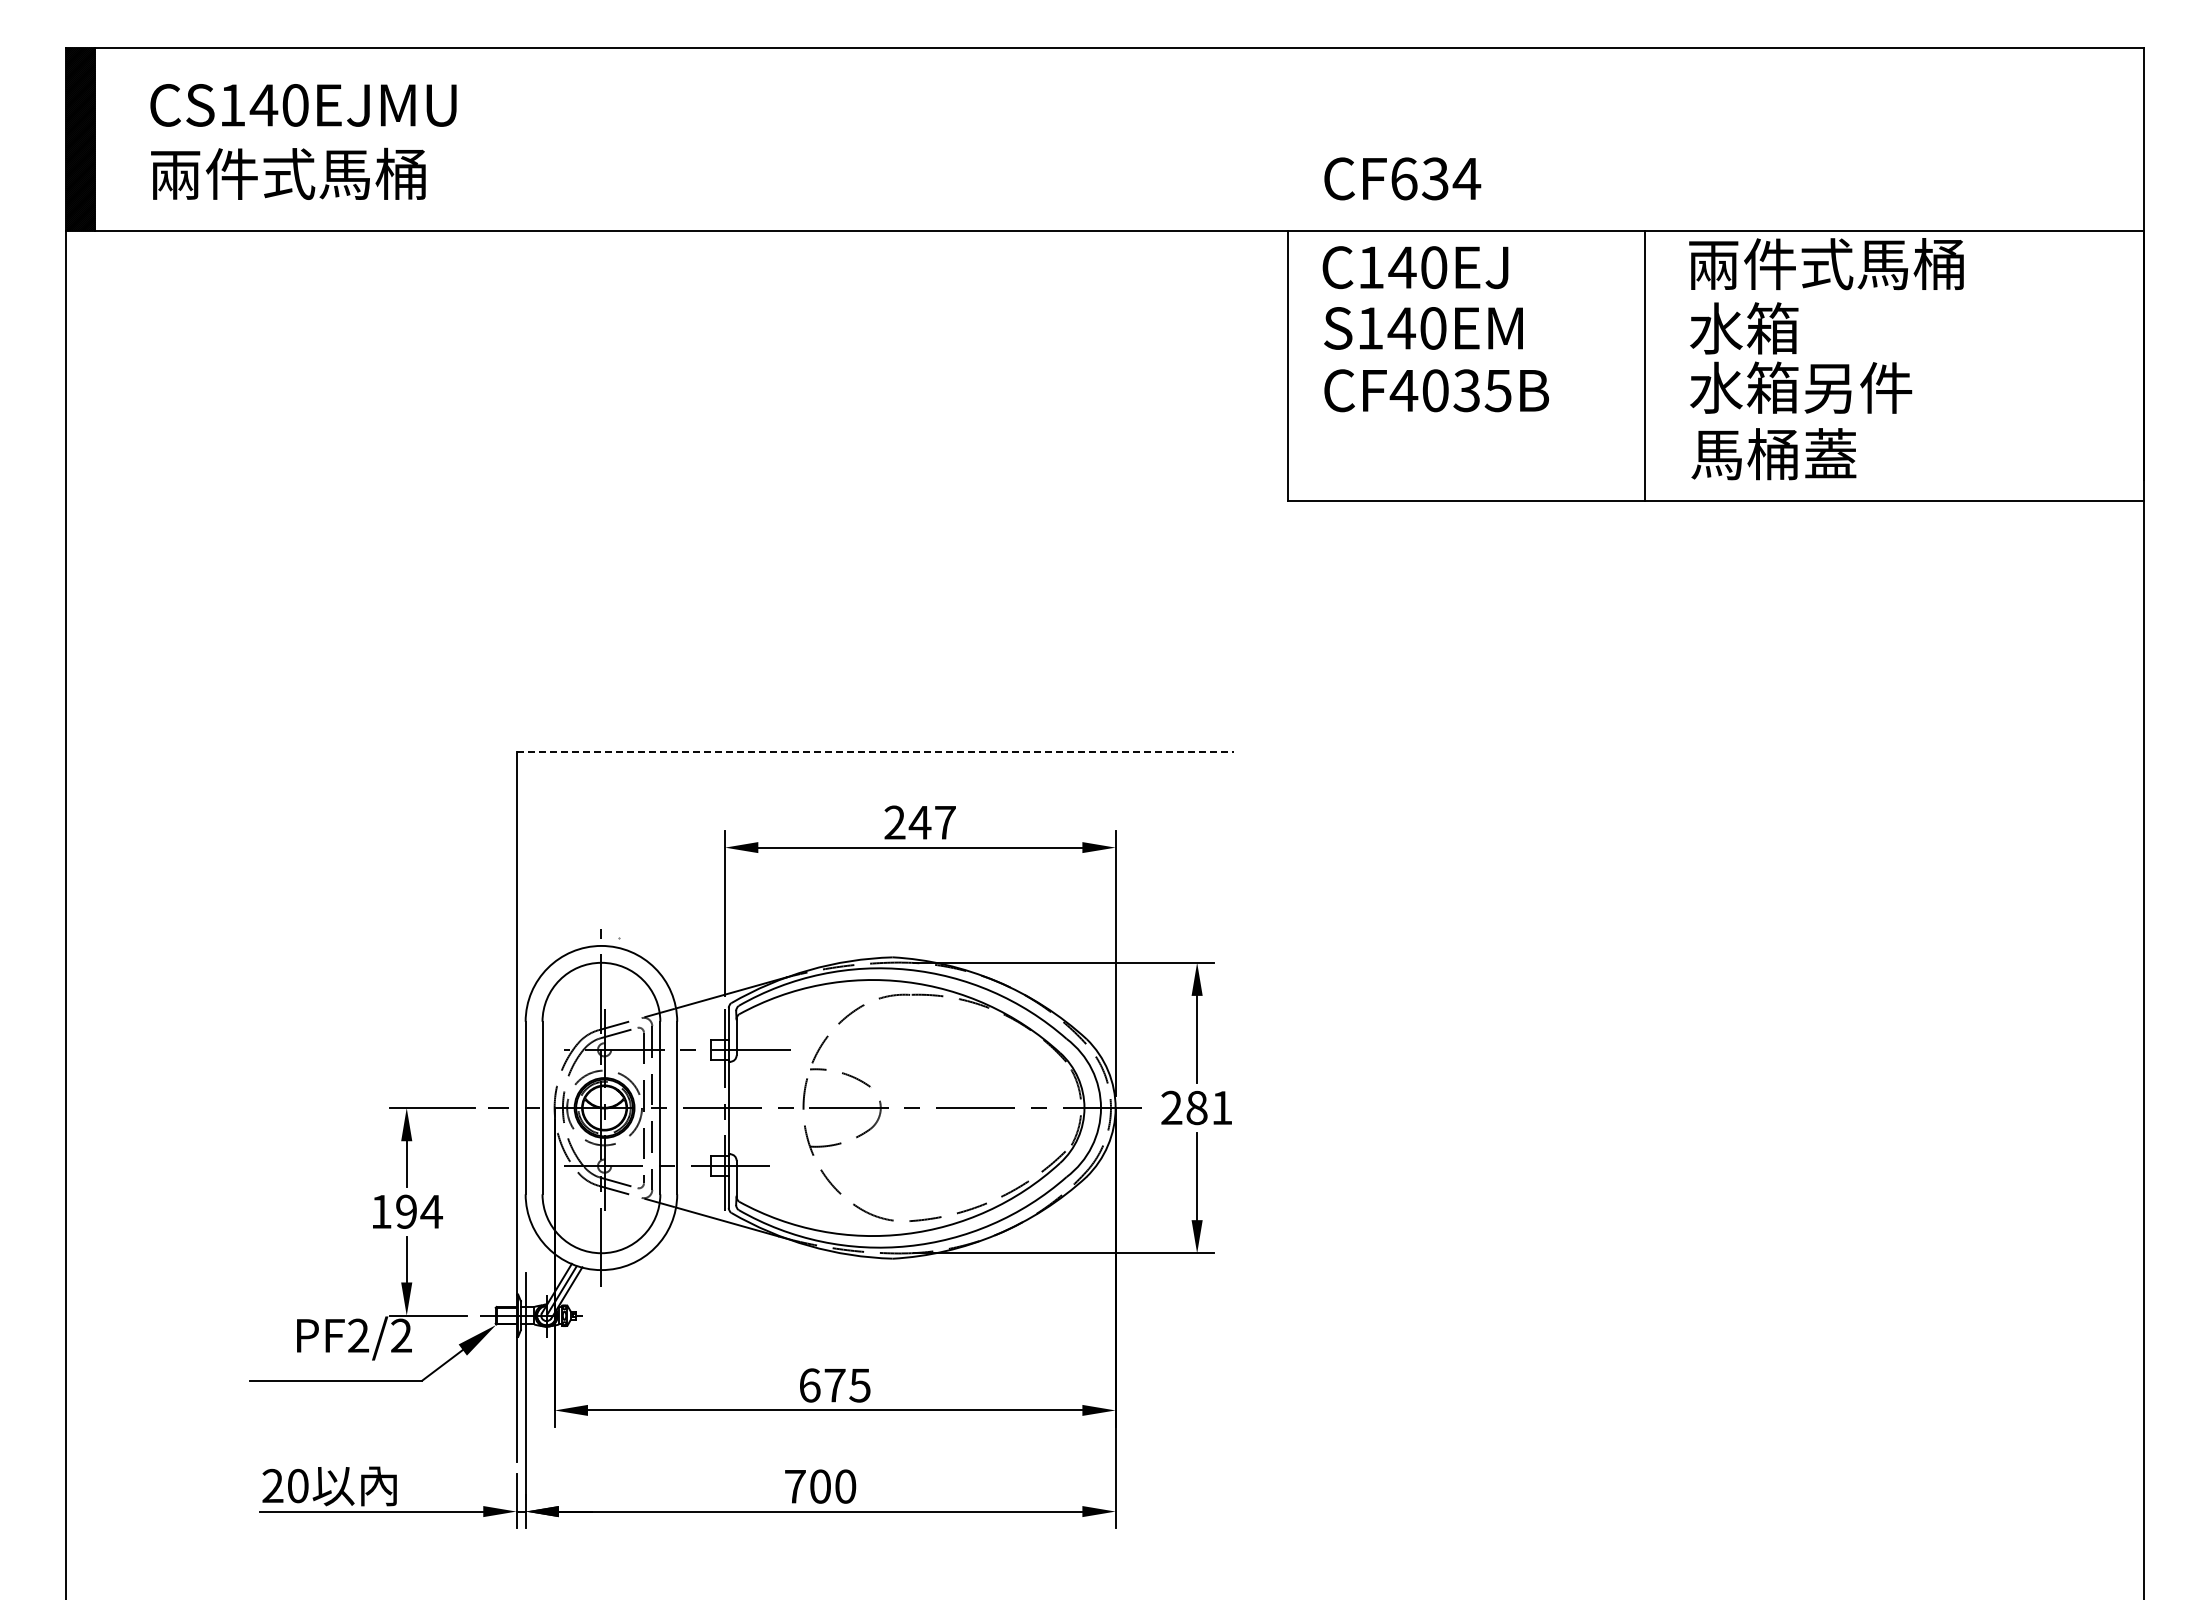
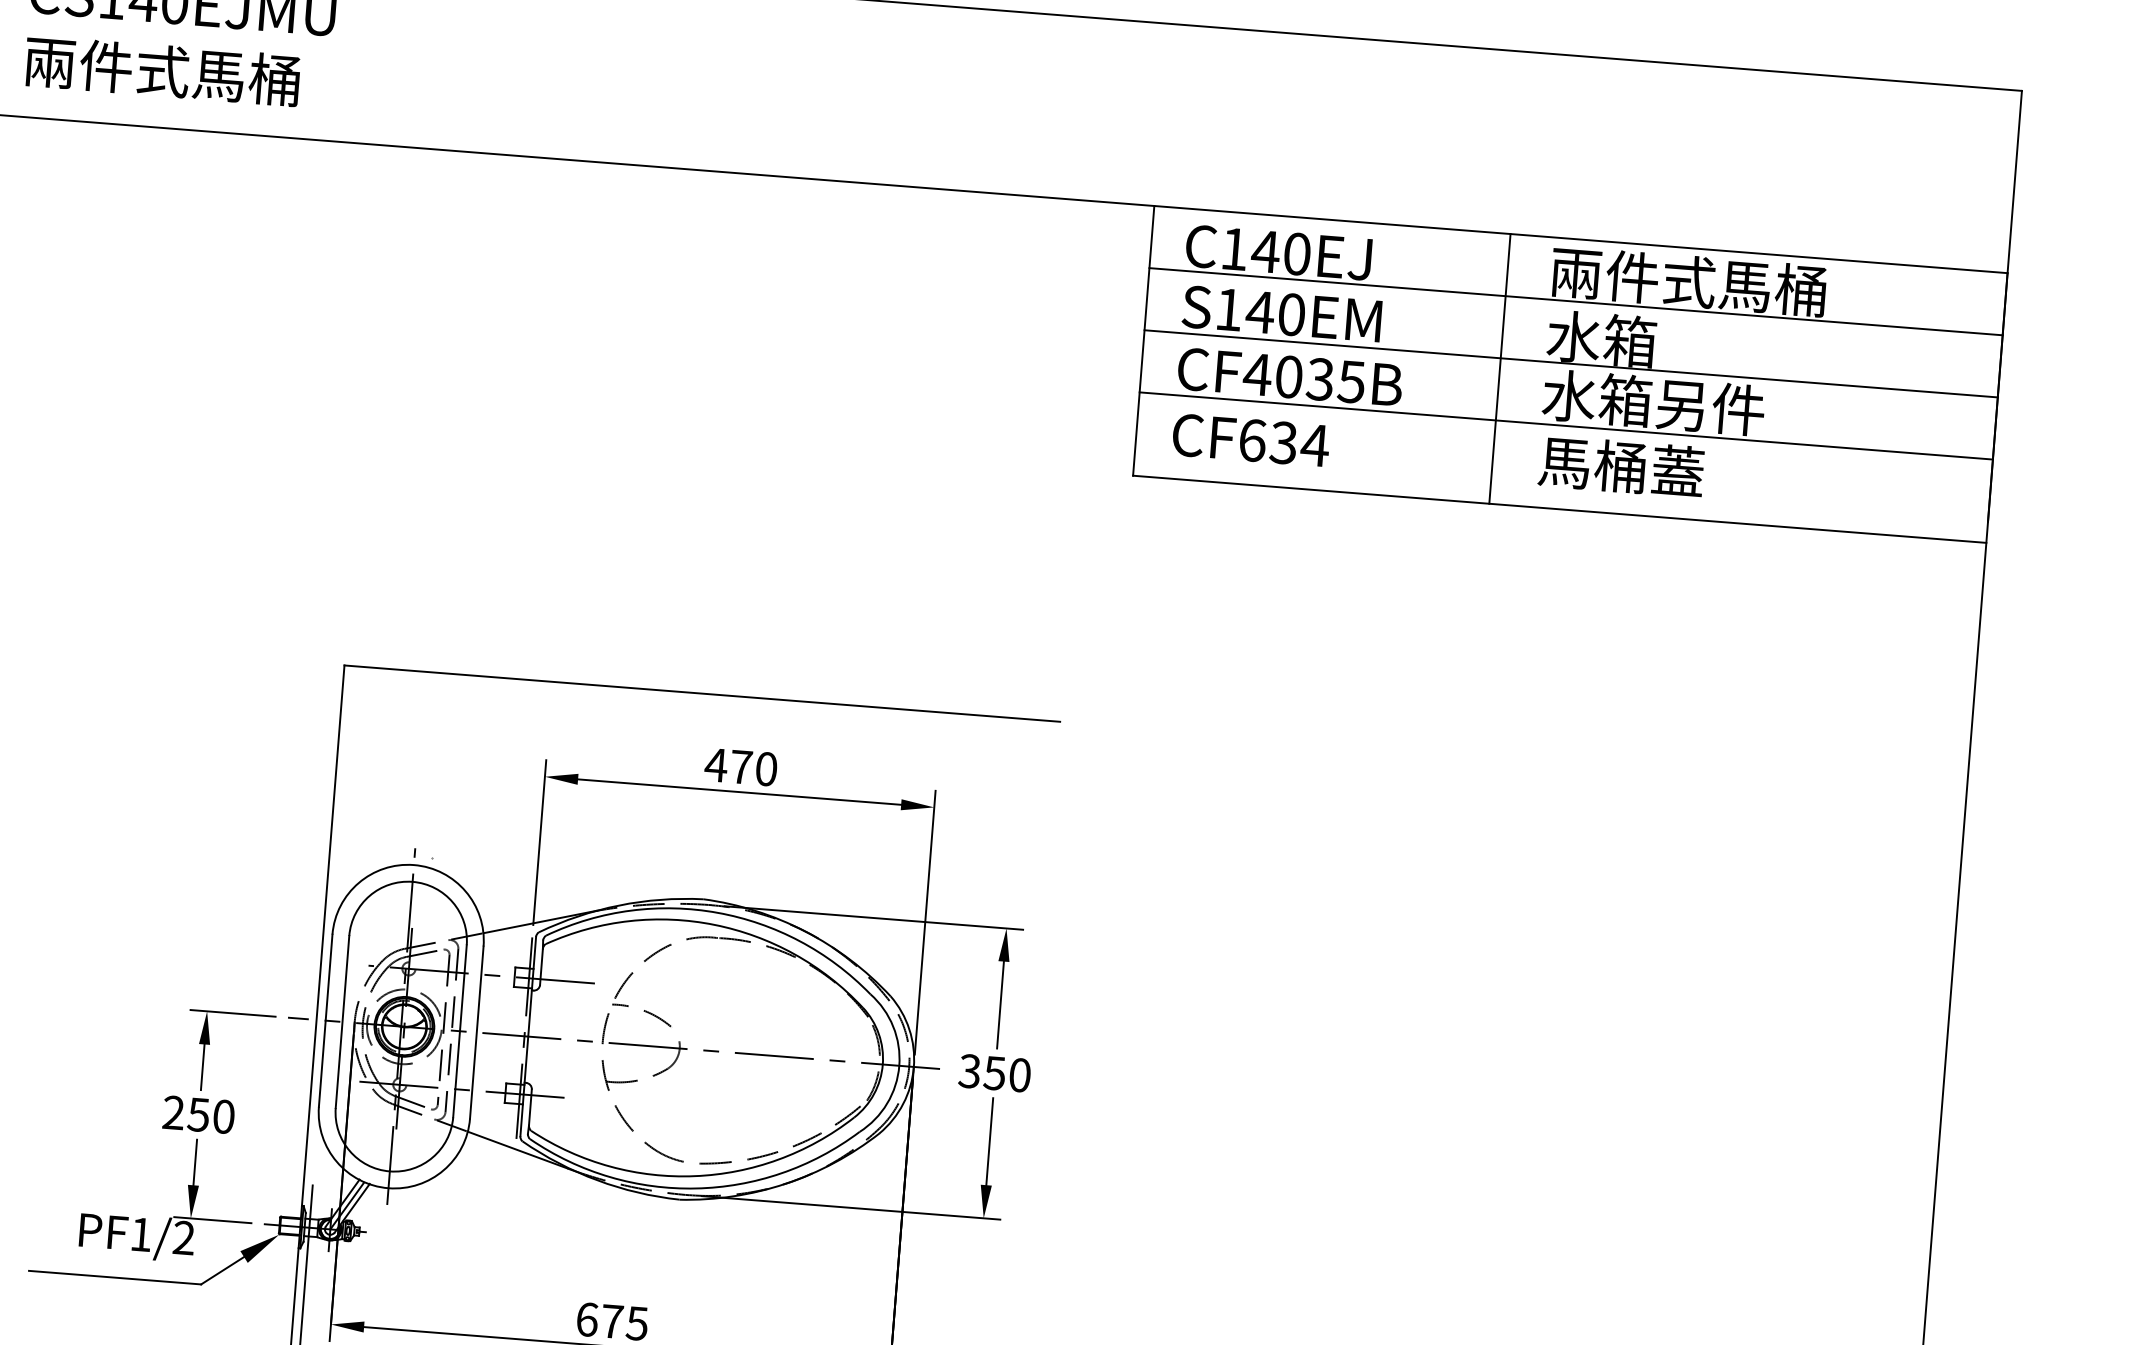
text: (1402, 178) -> (1250, 439), moved
line: (1715, 293) -> (1575, 302), added
line: (1715, 355) -> (1570, 363), added
line: (1715, 417) -> (1566, 425), added
line: (875, 752) -> (702, 693), dashed -> solid
text: (919, 822) -> (740, 766), 247 -> 470
text: (1196, 1107) -> (994, 1072), 281 -> 350
text: (406, 1211) -> (198, 1114), 194 -> 250
text: (358, 1335) -> (141, 1234), PF2/2 -> PF1/2

